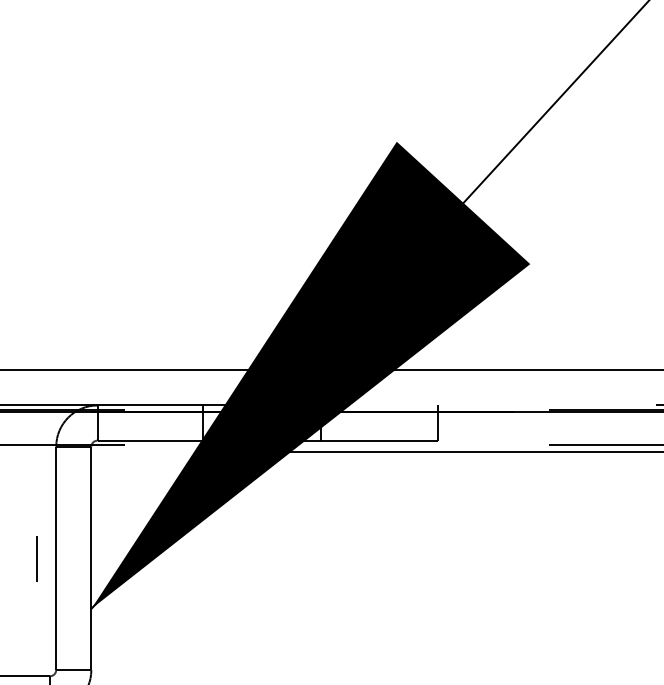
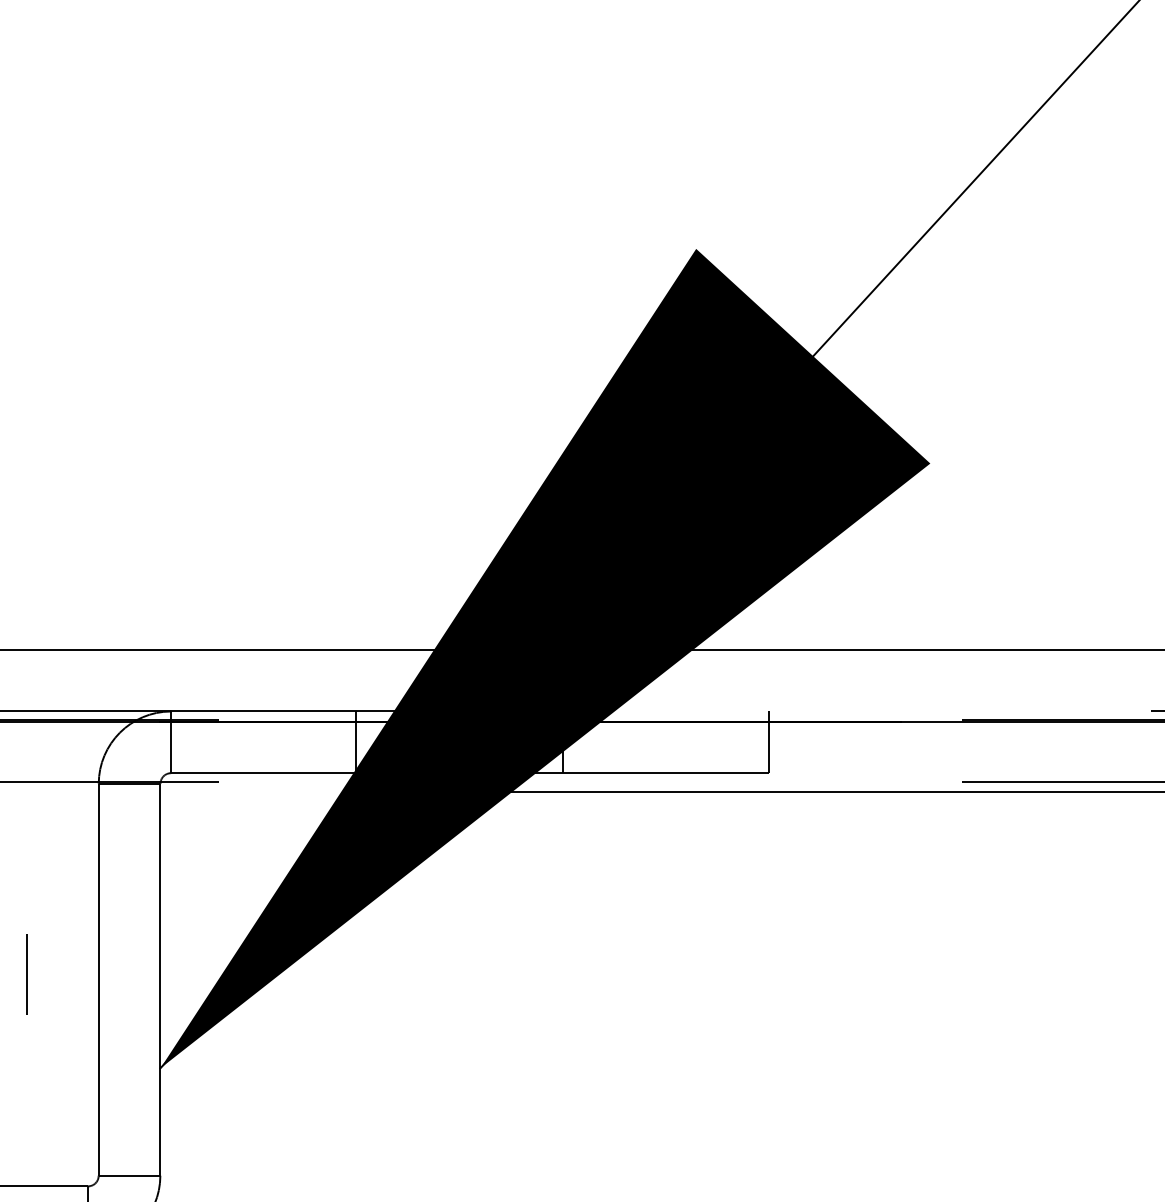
line: (36, 558) -> (25, 974), moved

